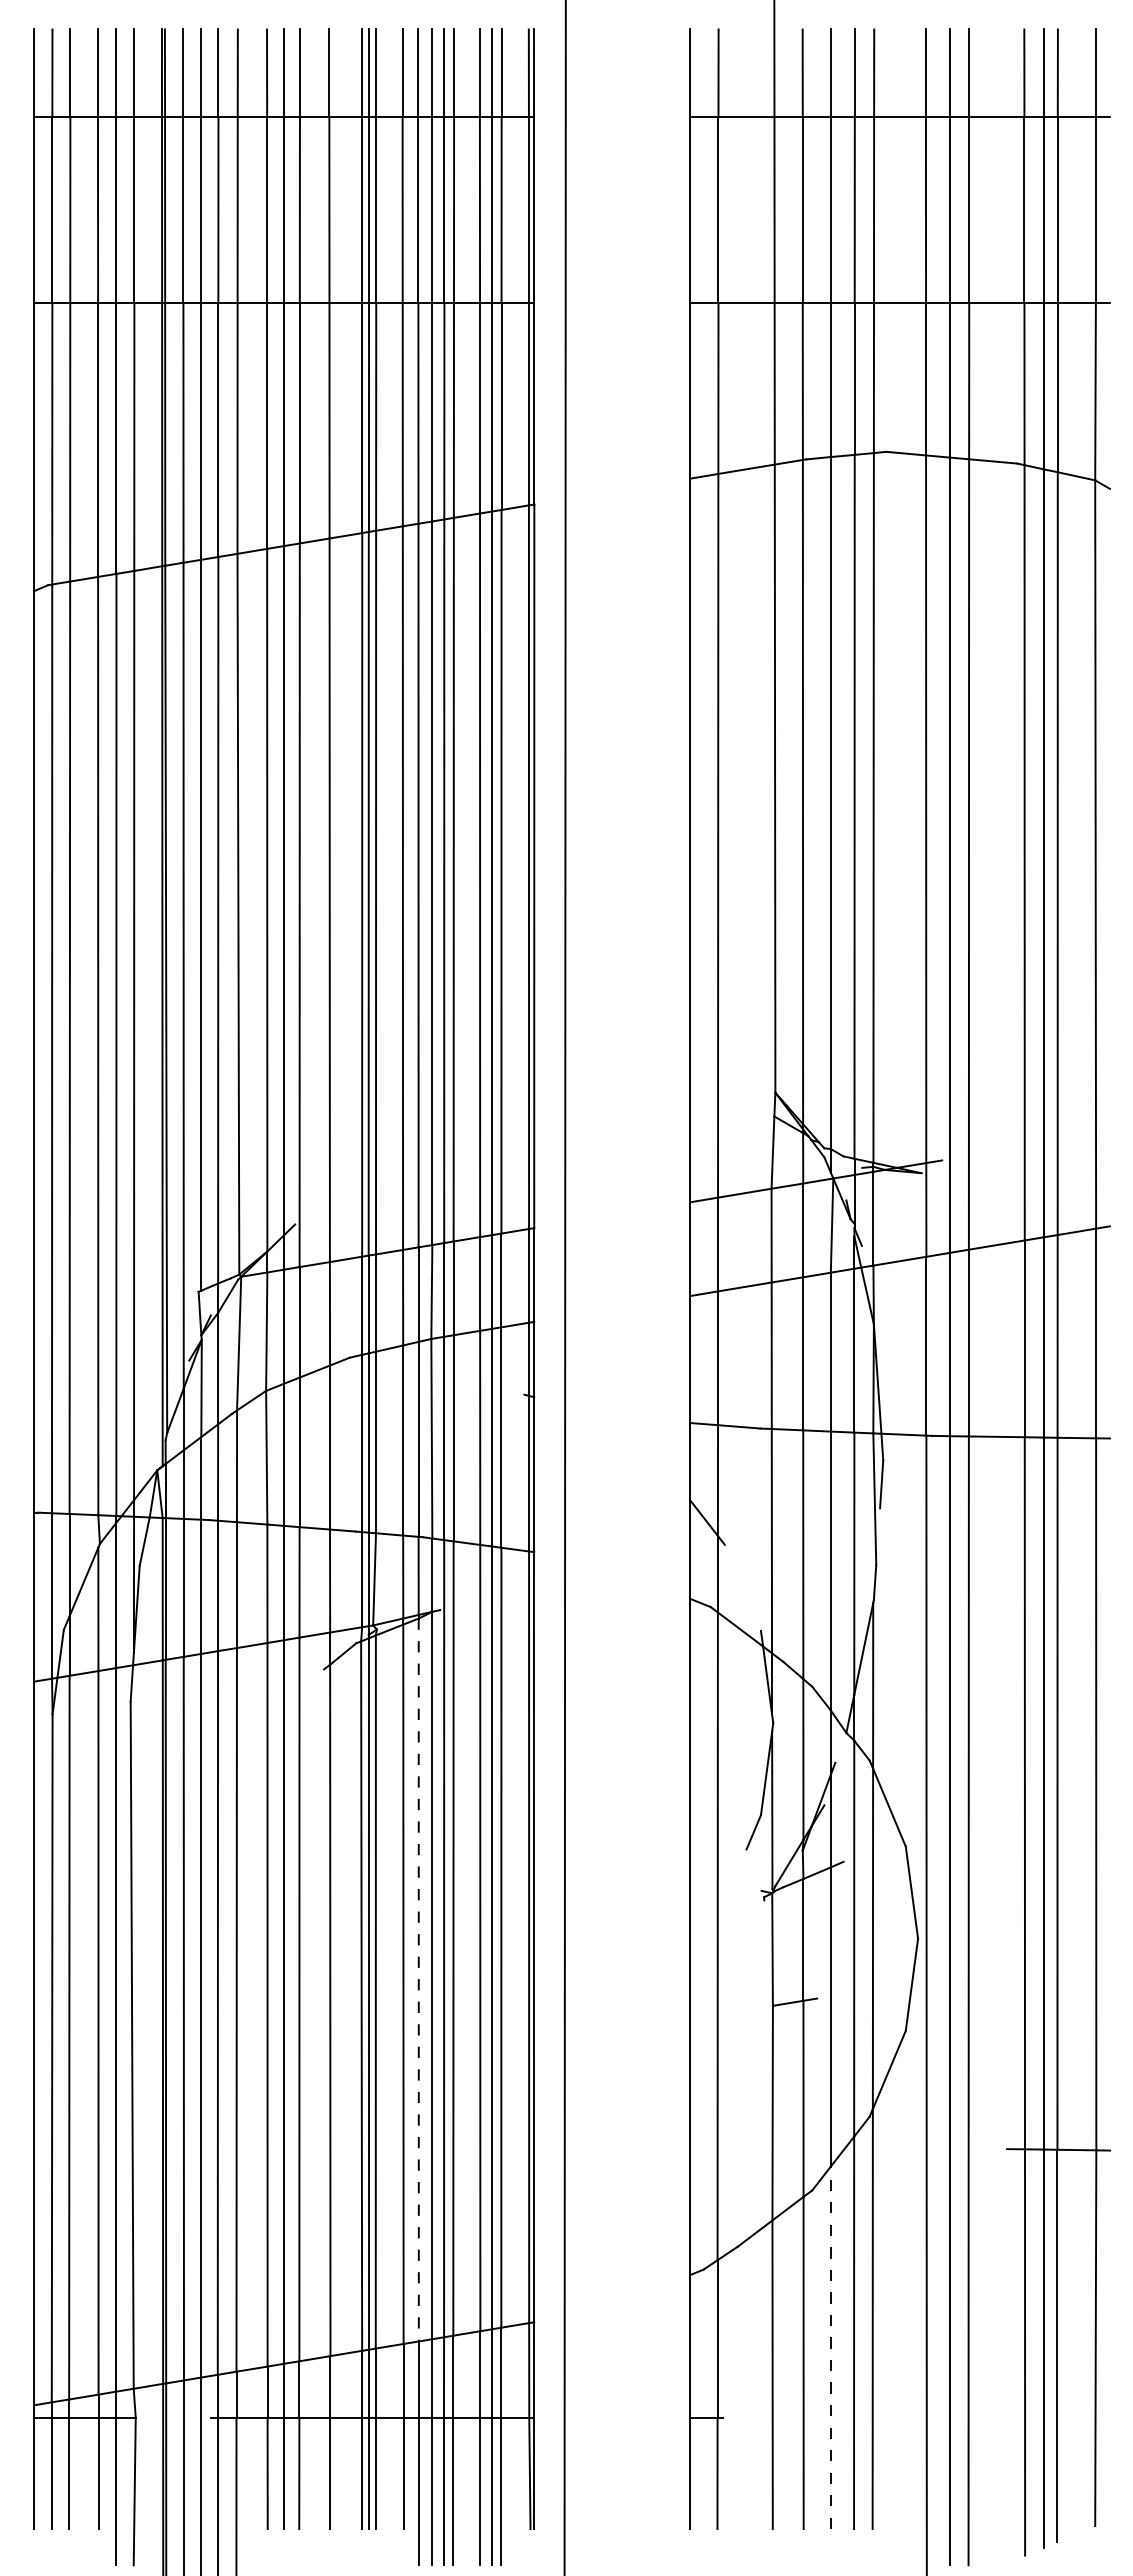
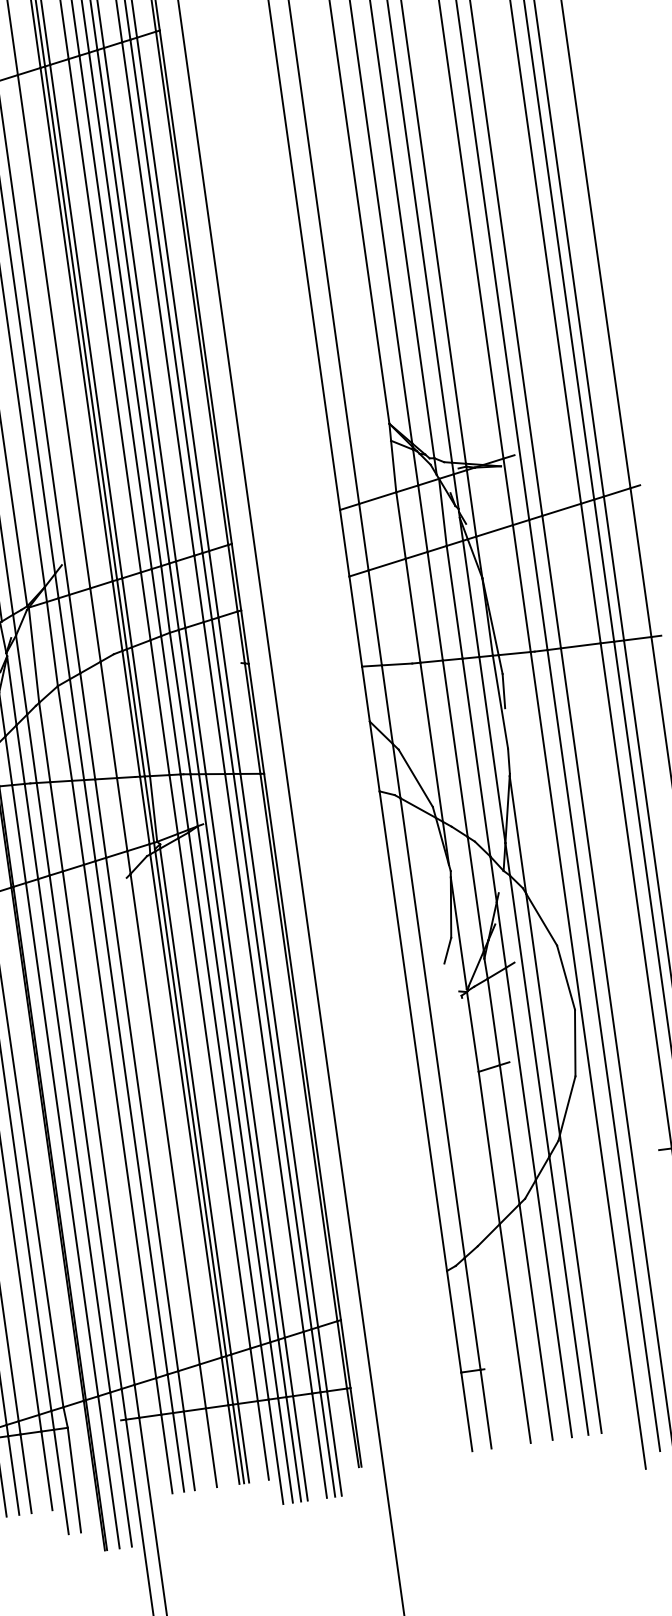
line: (742, 1587) -> (415, 778), added
line: (418, 1980) -> (224, 1089), dashed -> solid
line: (830, 2347) -> (553, 1308), dashed -> solid

